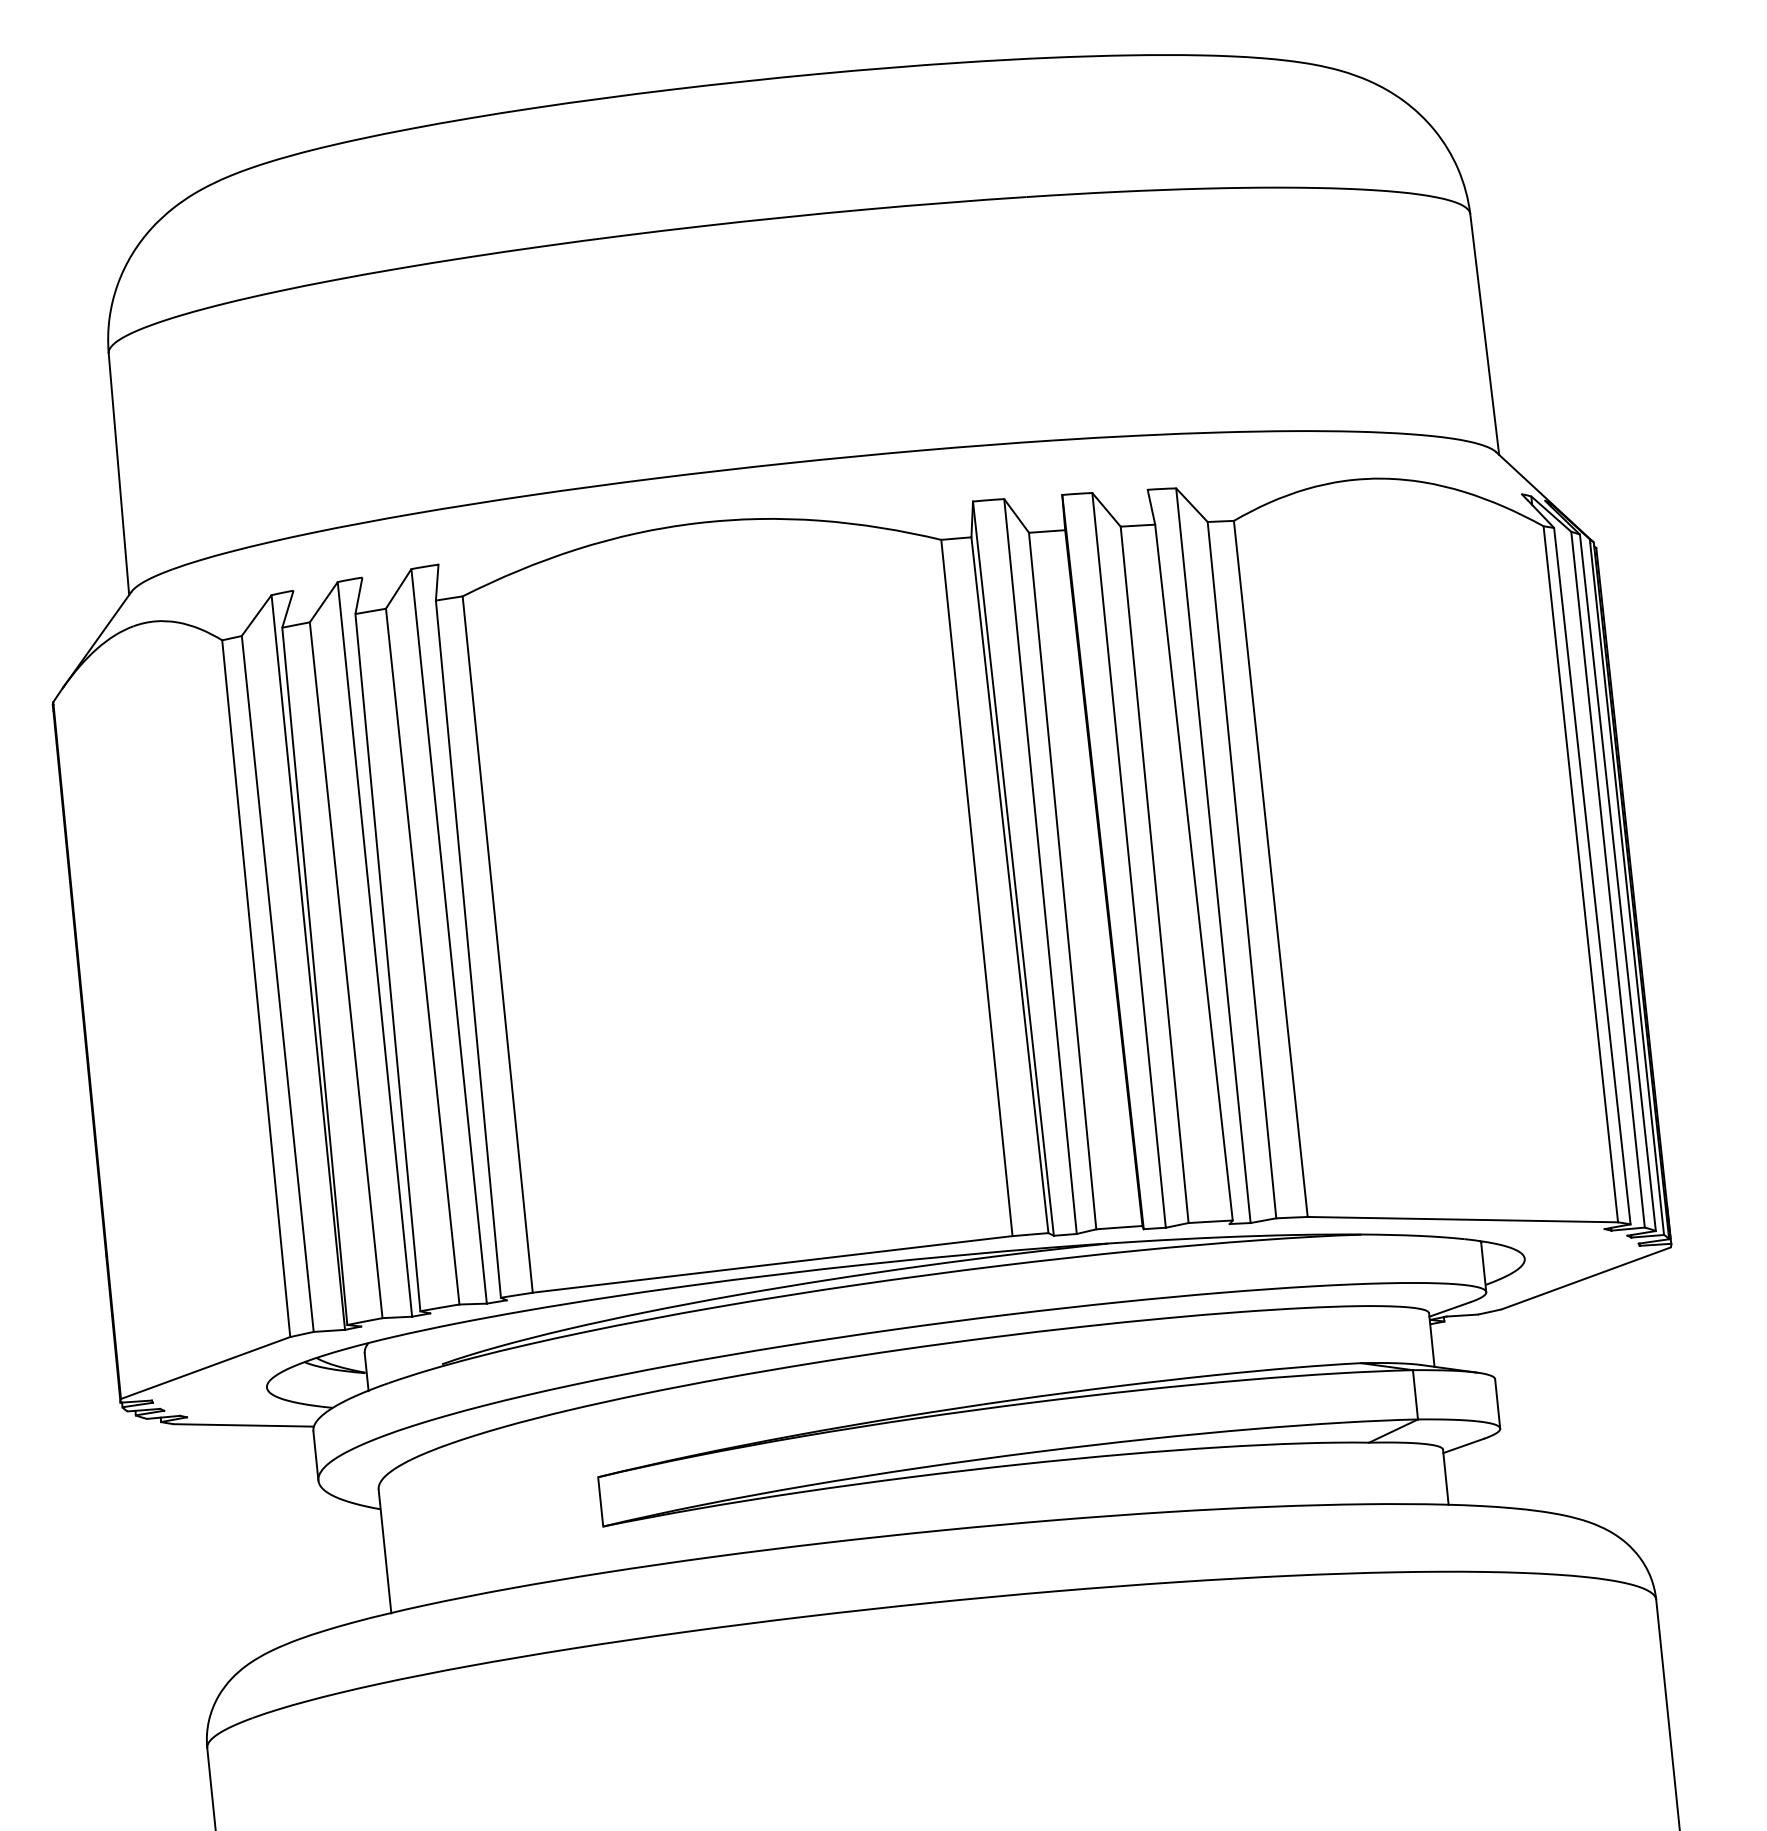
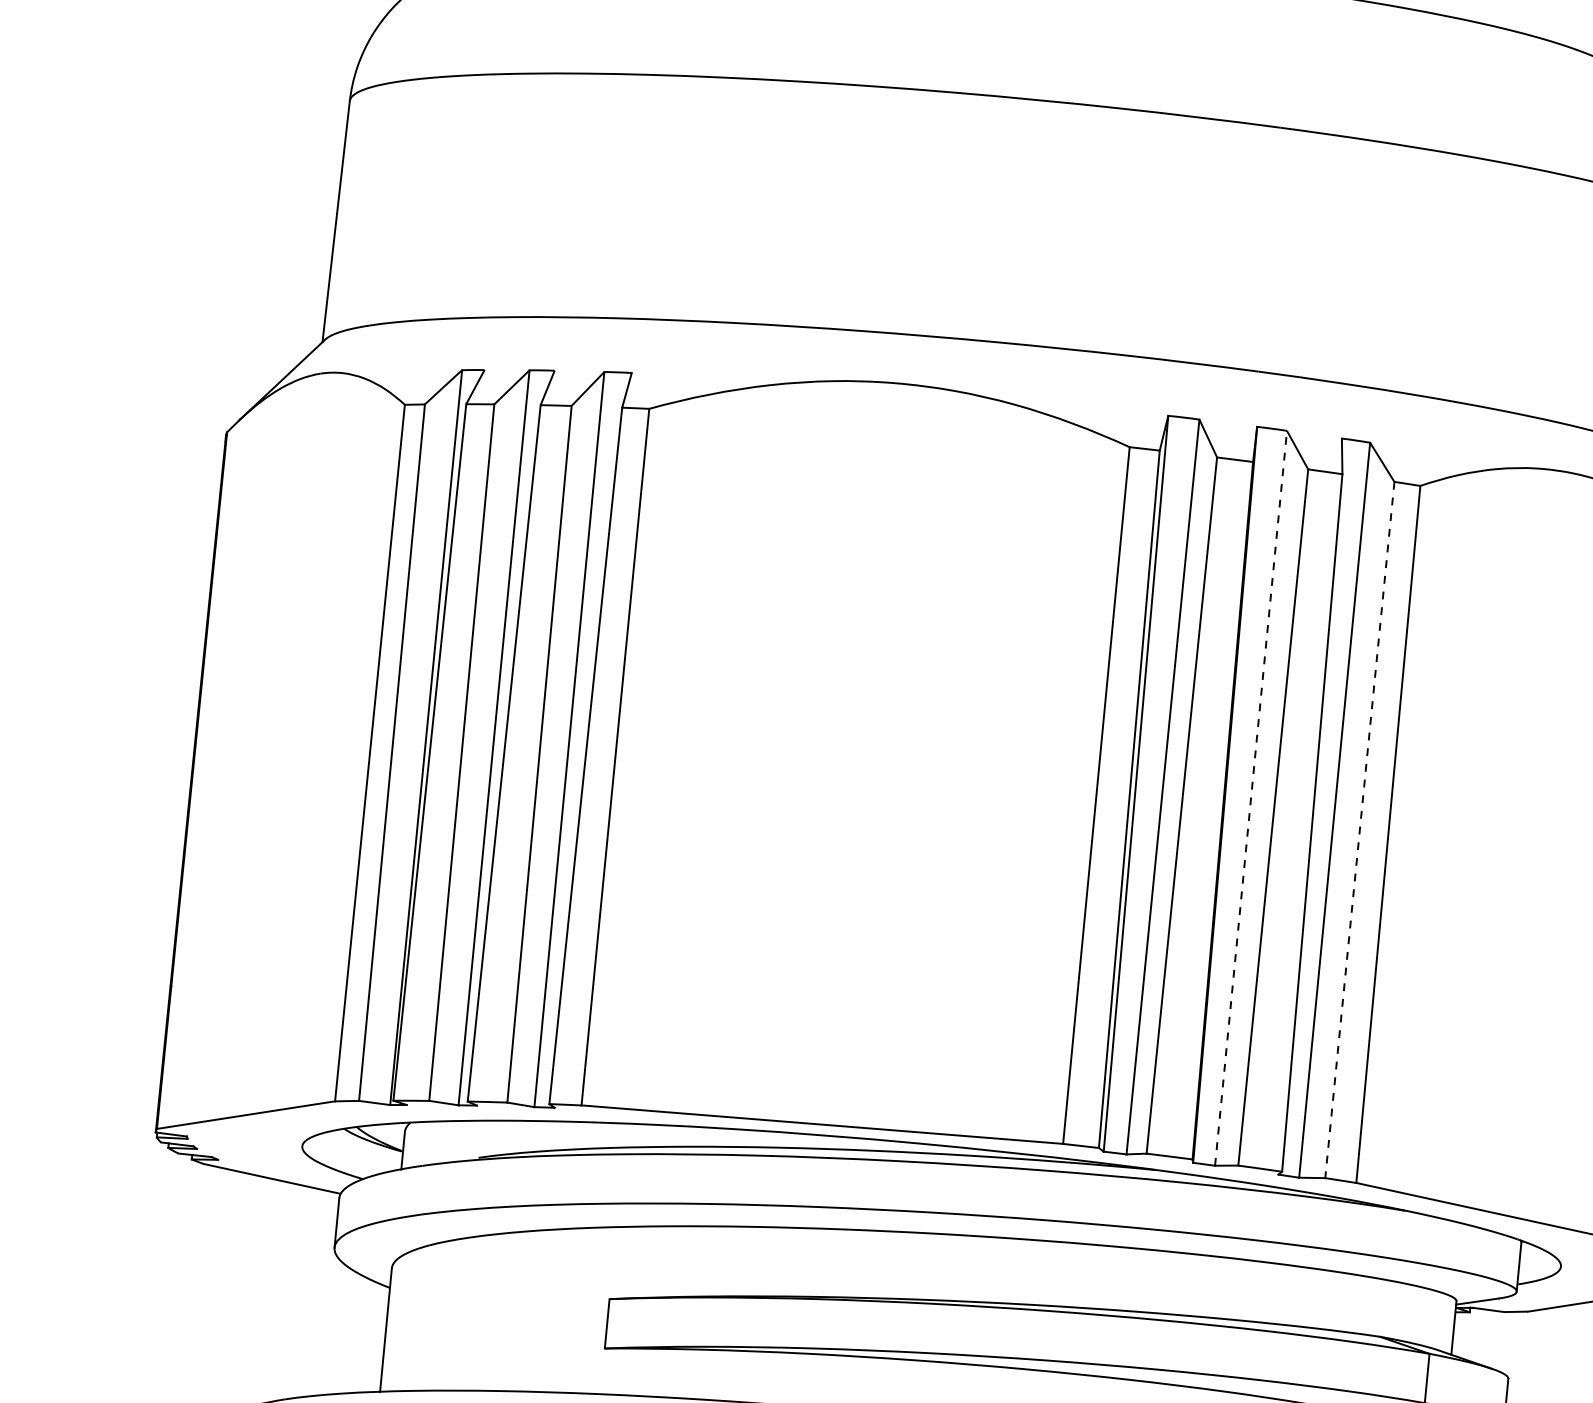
line: (1129, 859) -> (1251, 797), solid -> dashed
line: (1242, 870) -> (1360, 830), solid -> dashed

